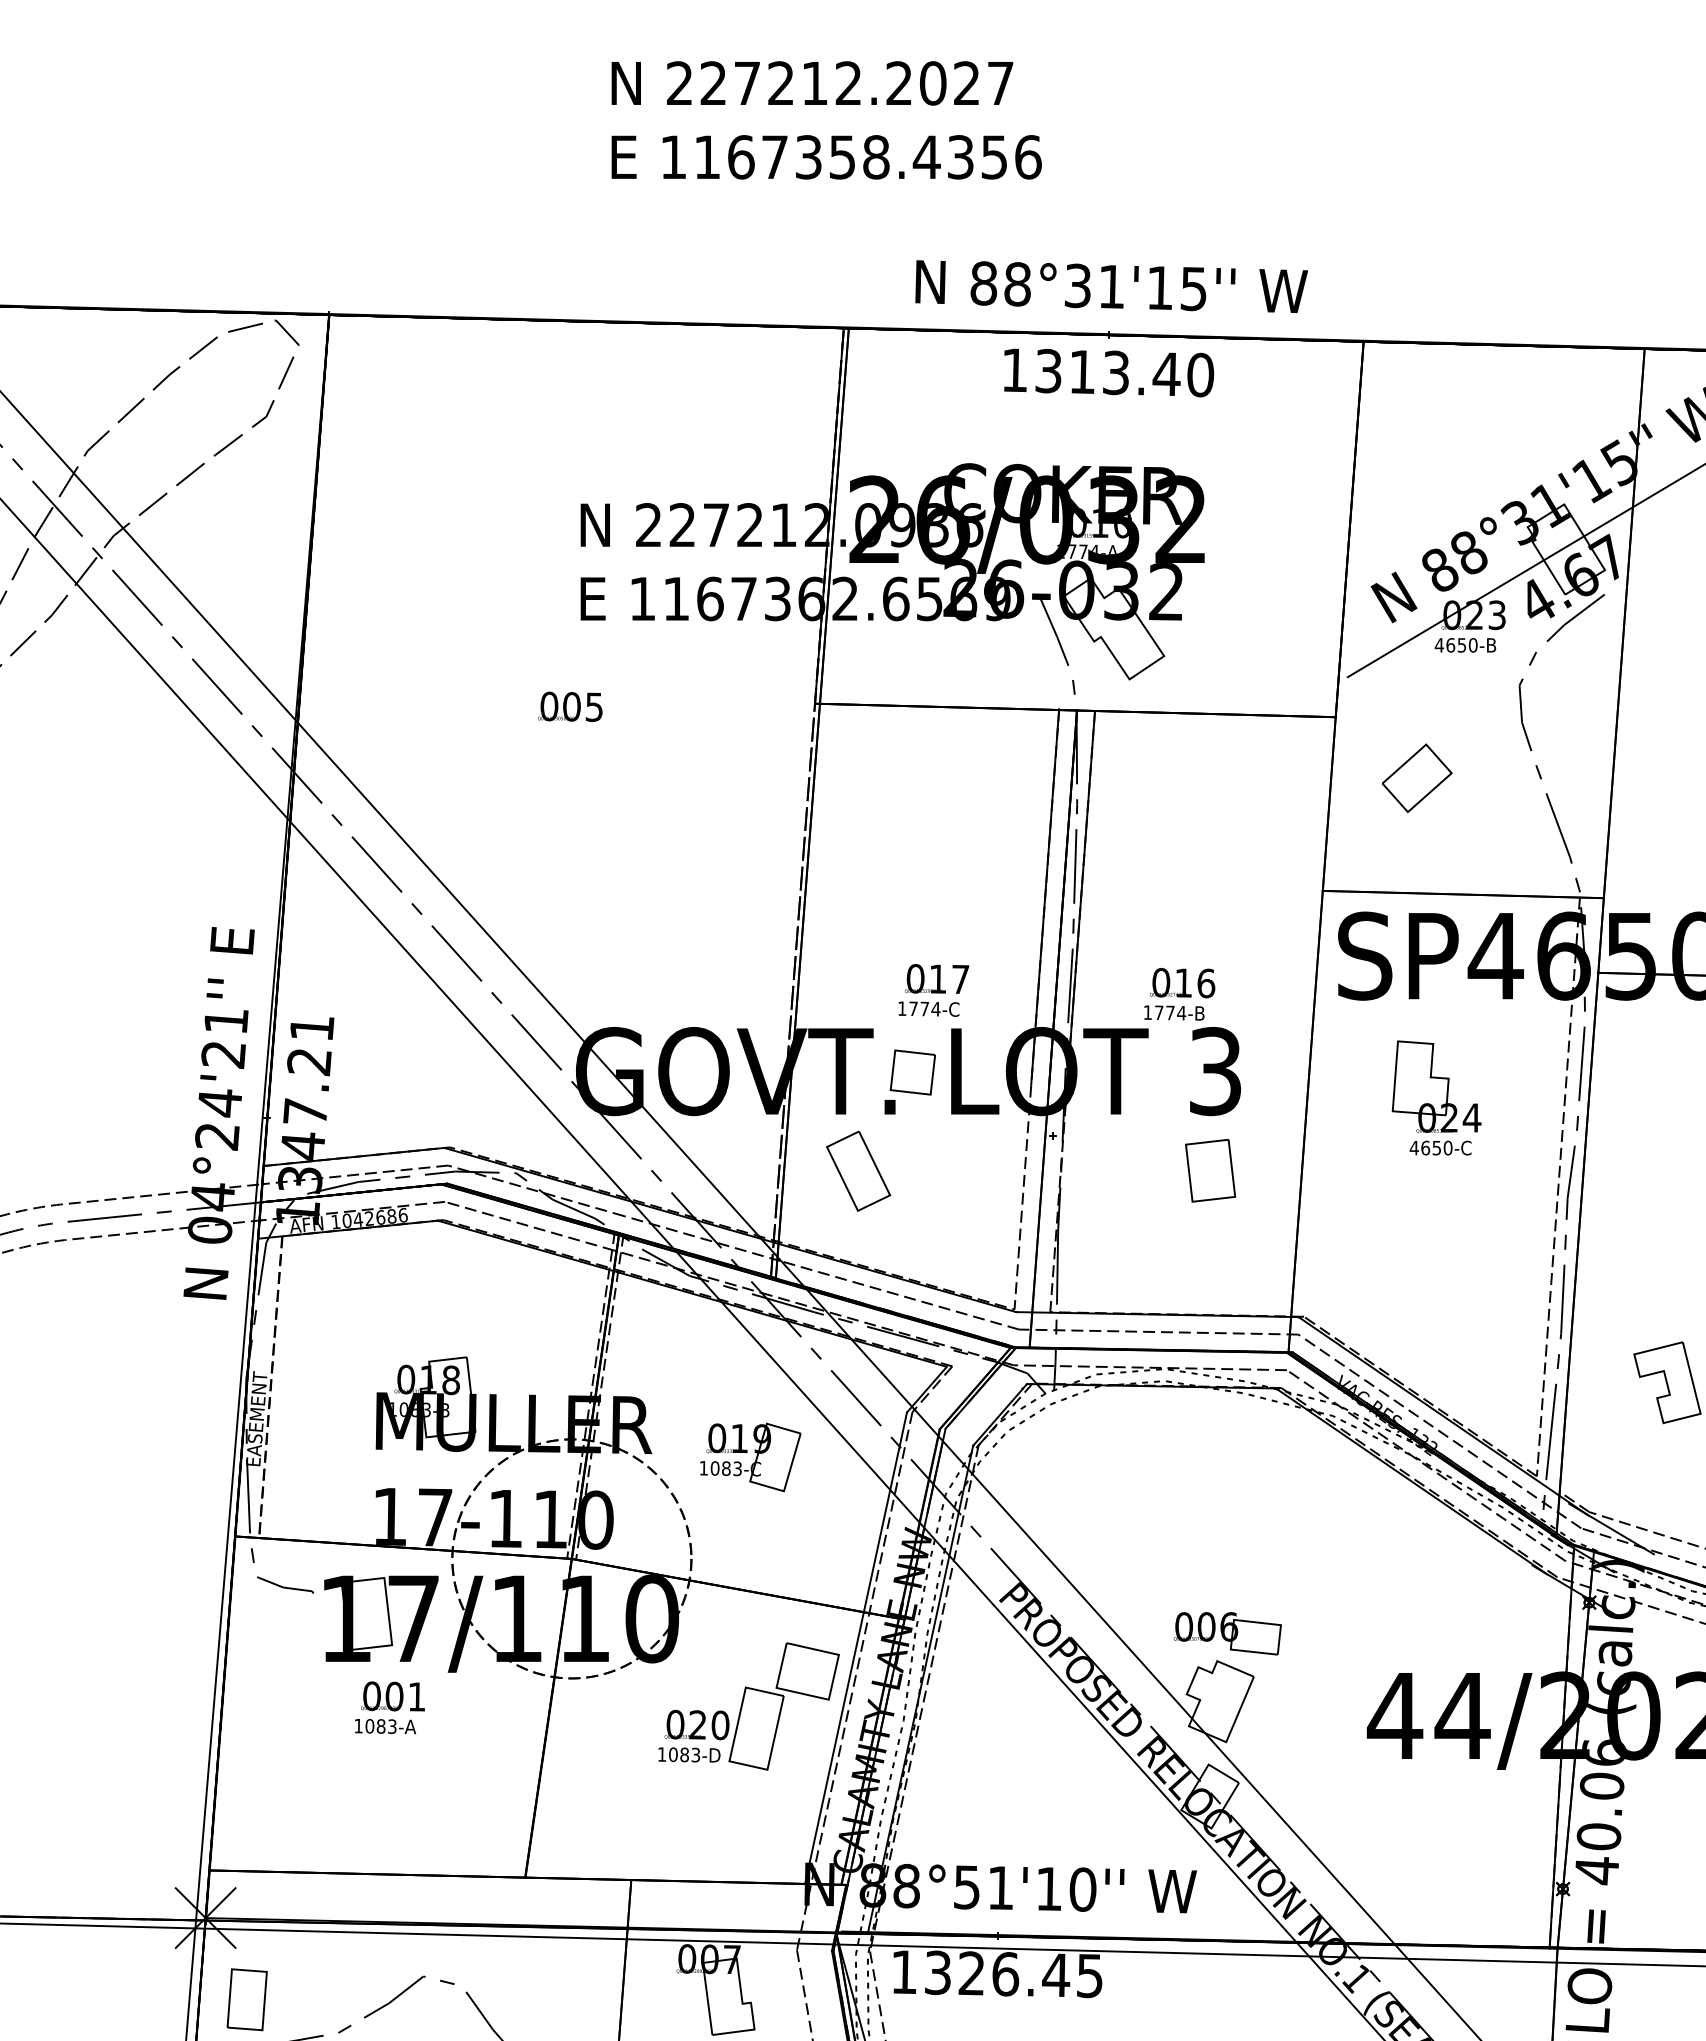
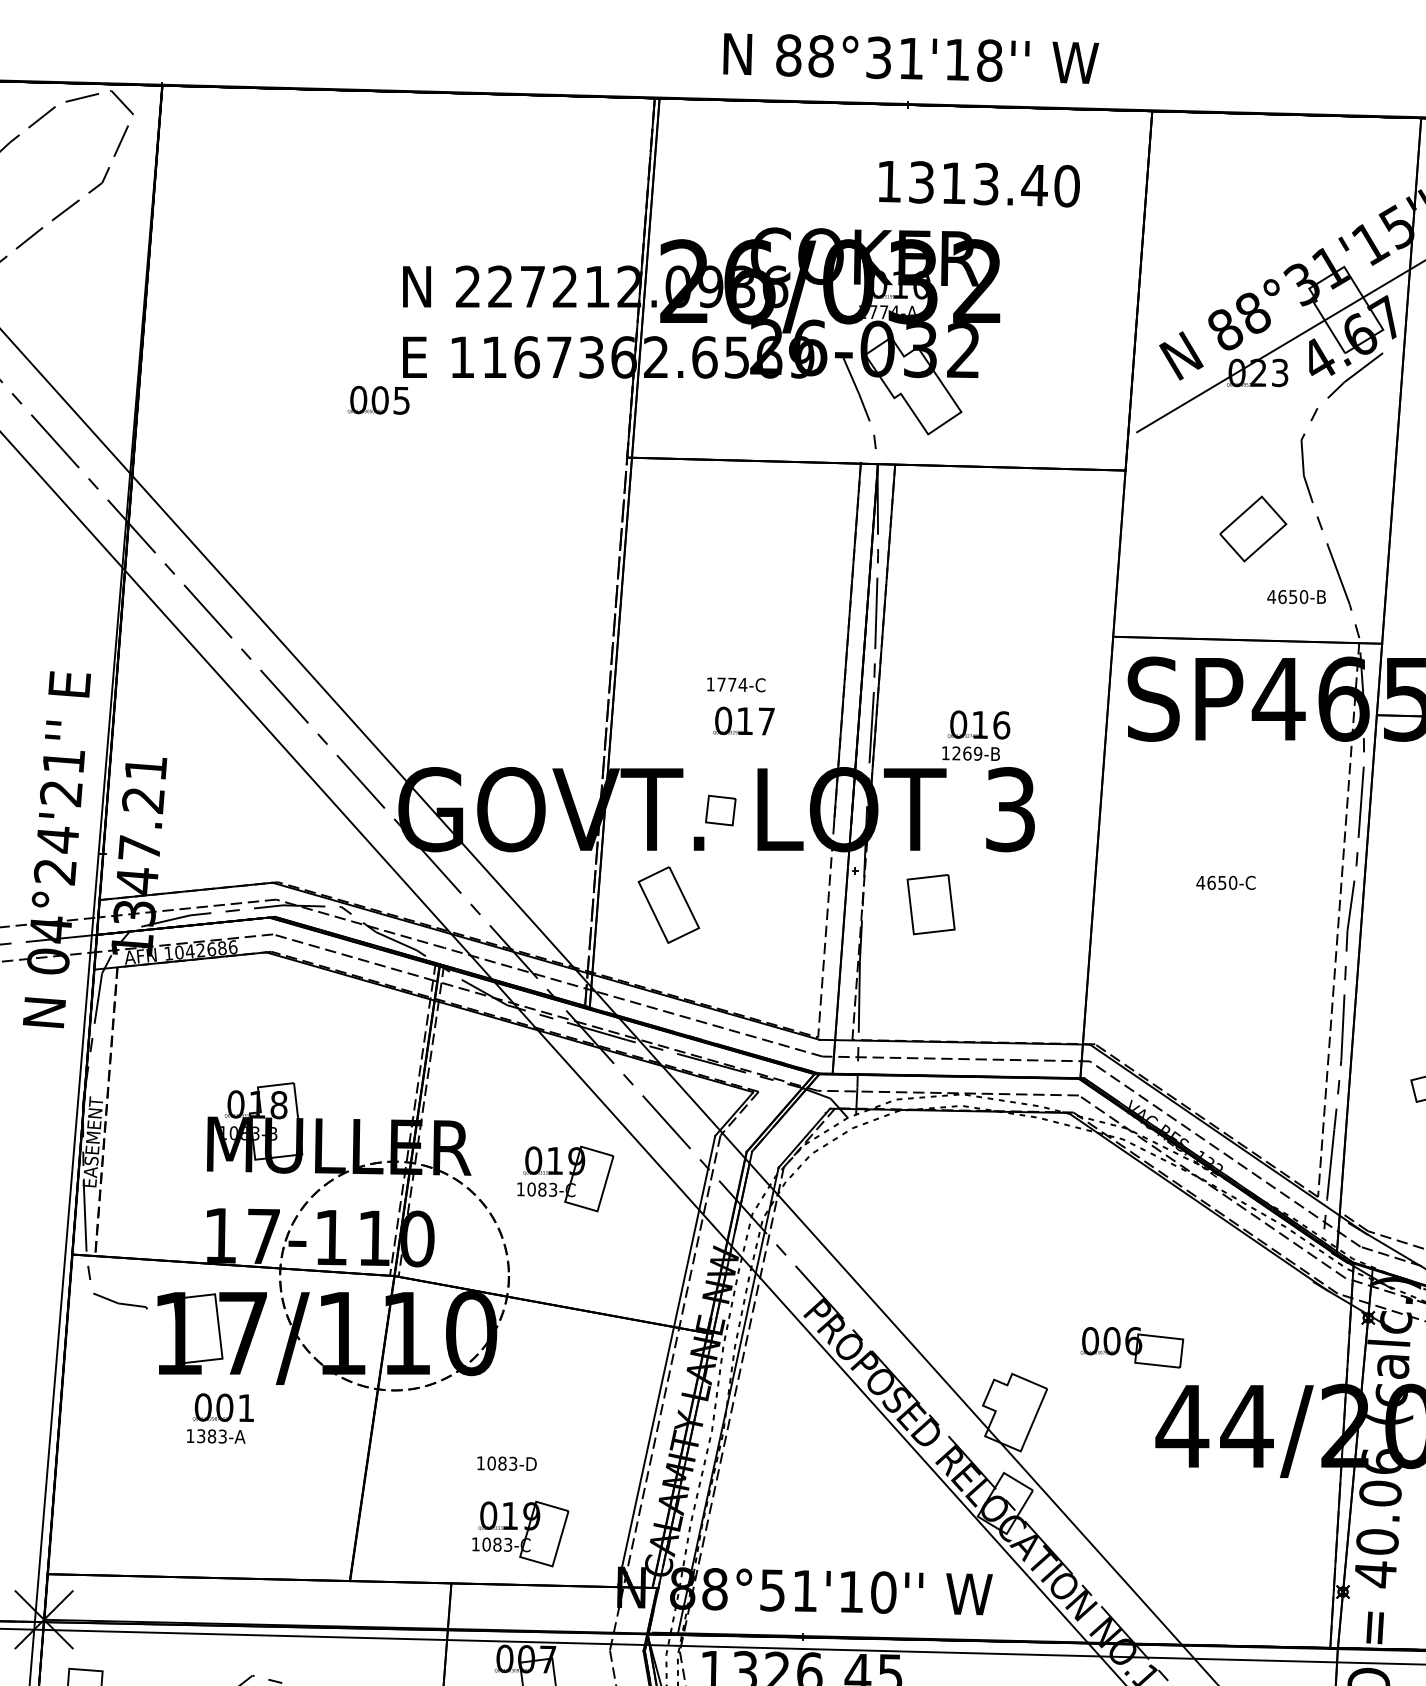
text: (1193, 288) -> (989, 60), 88°31'15'' -> 88°31'18''
text: (1109, 372) -> (979, 183), moved
text: (1465, 645) -> (1296, 597), moved
text: (570, 706) -> (378, 400), moved
part: (1417, 778) -> (1253, 529), moved
text: (928, 1008) -> (735, 684), moved
text: (1170, 1012) -> (967, 753), 1774-B -> 1269-B
part: (912, 1072) -> (720, 810), size x0.7
part: (1436, 1086) -> (1221, 823), removed
part: (1210, 1170) -> (931, 904), moved
part: (1227, 1633) -> (1132, 1347), moved
part: (751, 1706) -> (566, 1417), removed
text: (369, 1726) -> (200, 1436), 1083-A -> 1383-A
part: (703, 1828) -> (520, 1534), added

